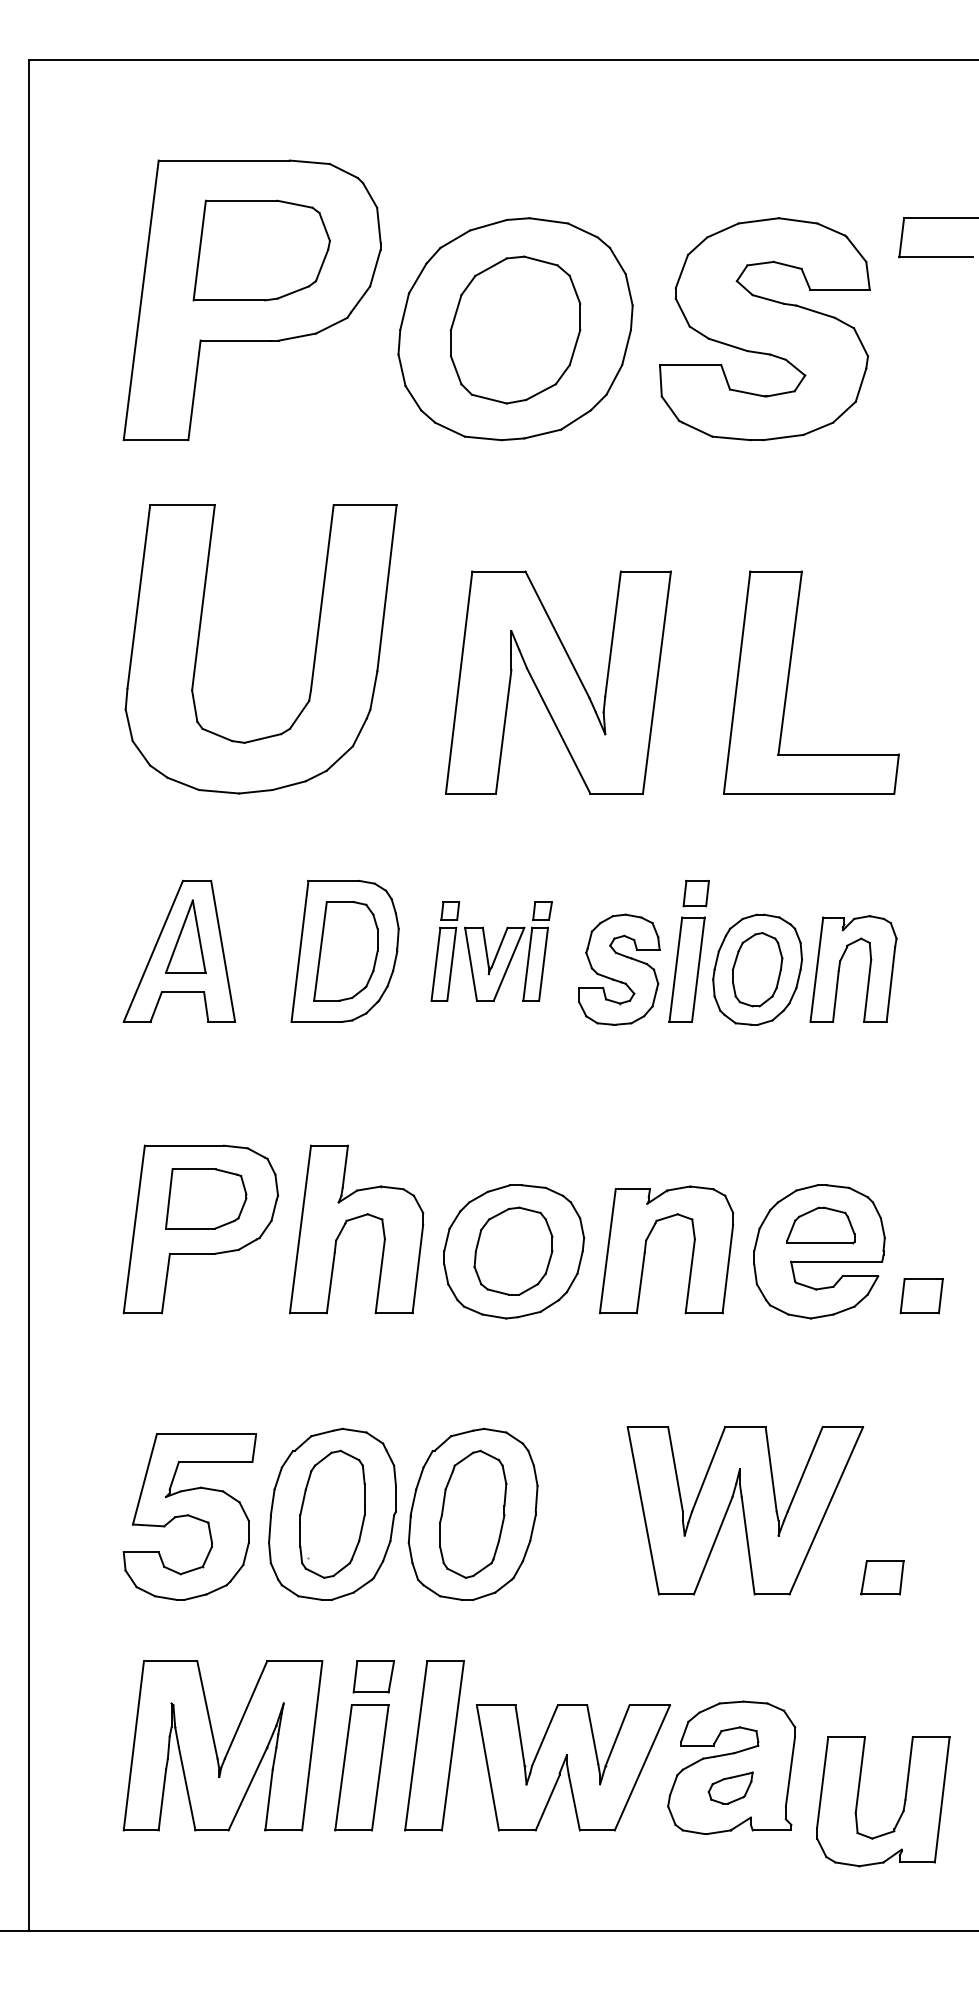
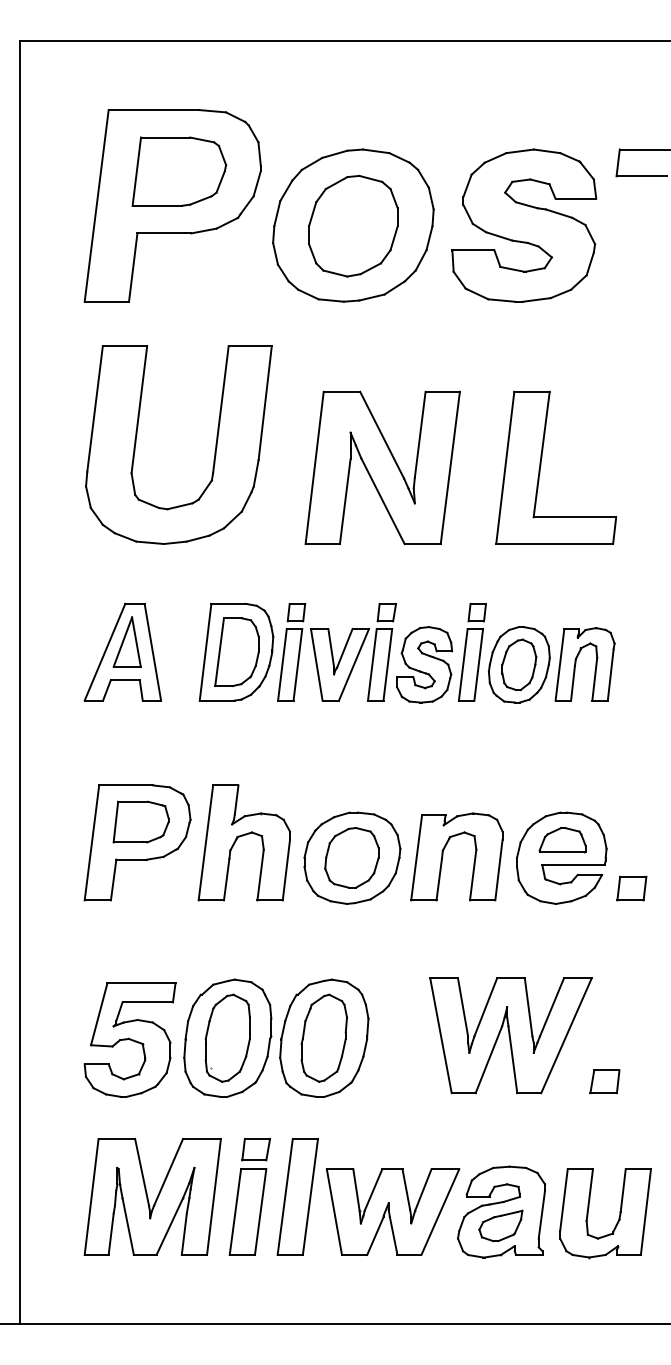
part: (490, 951) -> (336, 652), size x1.43
part: (730, 1787) -> (500, 1225), size x1.43
part: (902, 1807) -> (618, 1217), moved

